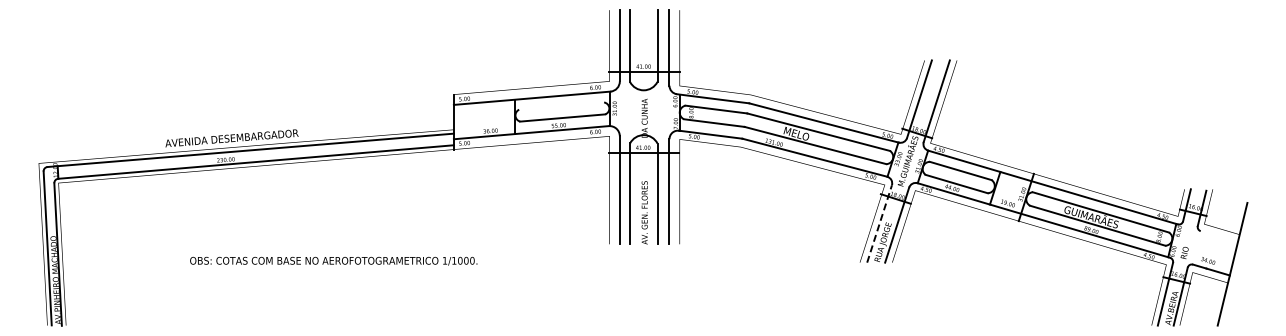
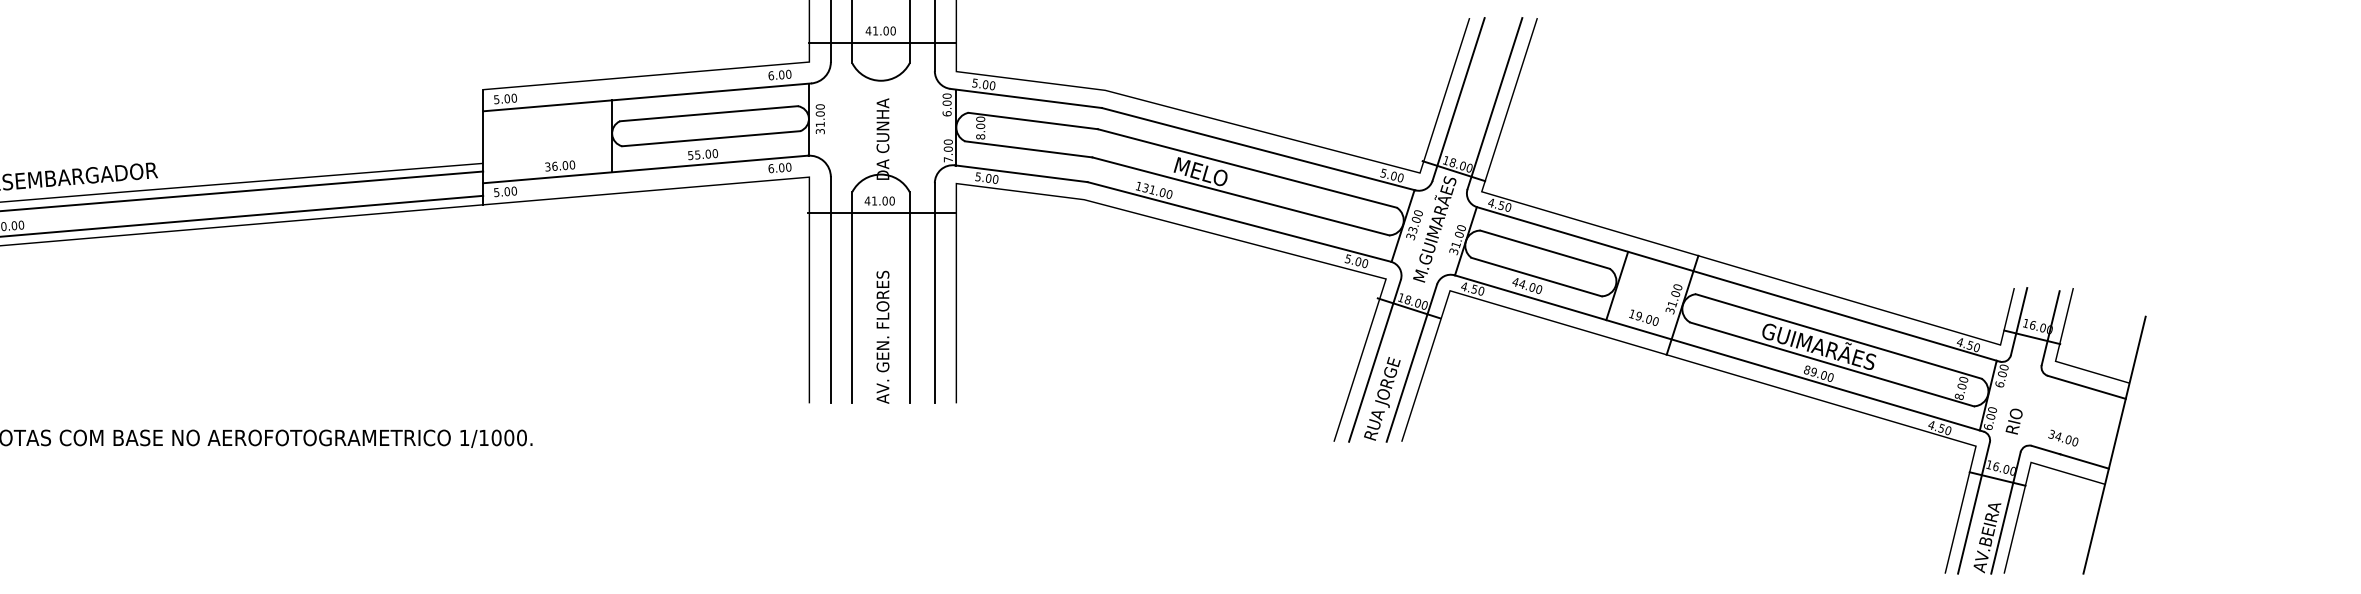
line: (561, 105) -> (708, 112), added
line: (879, 224) -> (1374, 361), dashed -> solid
line: (1218, 236) -> (2085, 386), added

